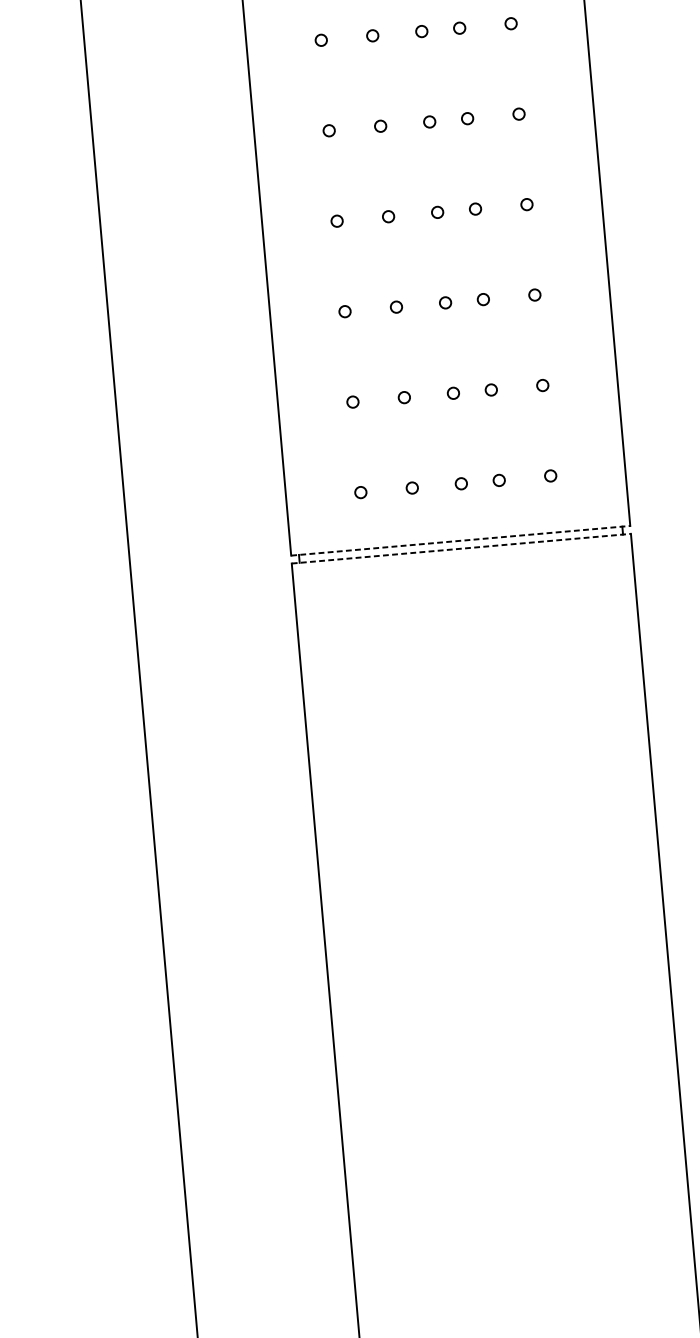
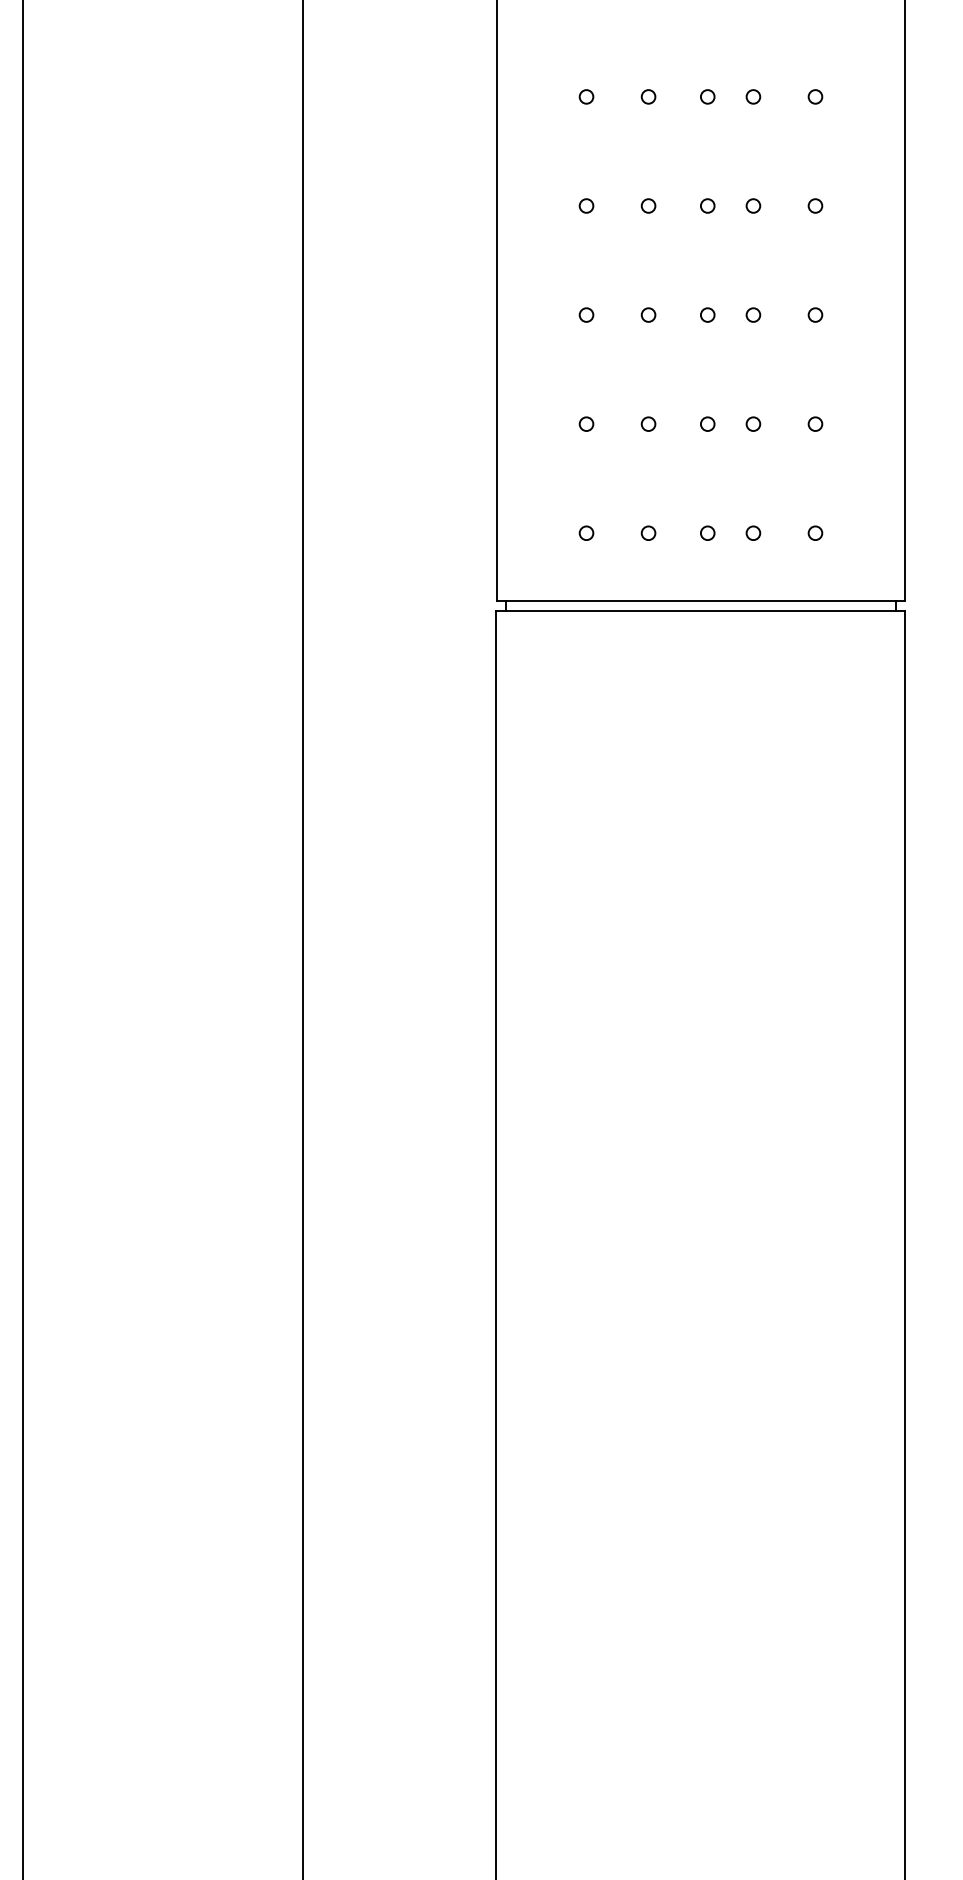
line: (461, 540) -> (701, 601), dashed -> solid
line: (461, 549) -> (700, 611), dashed -> solid

